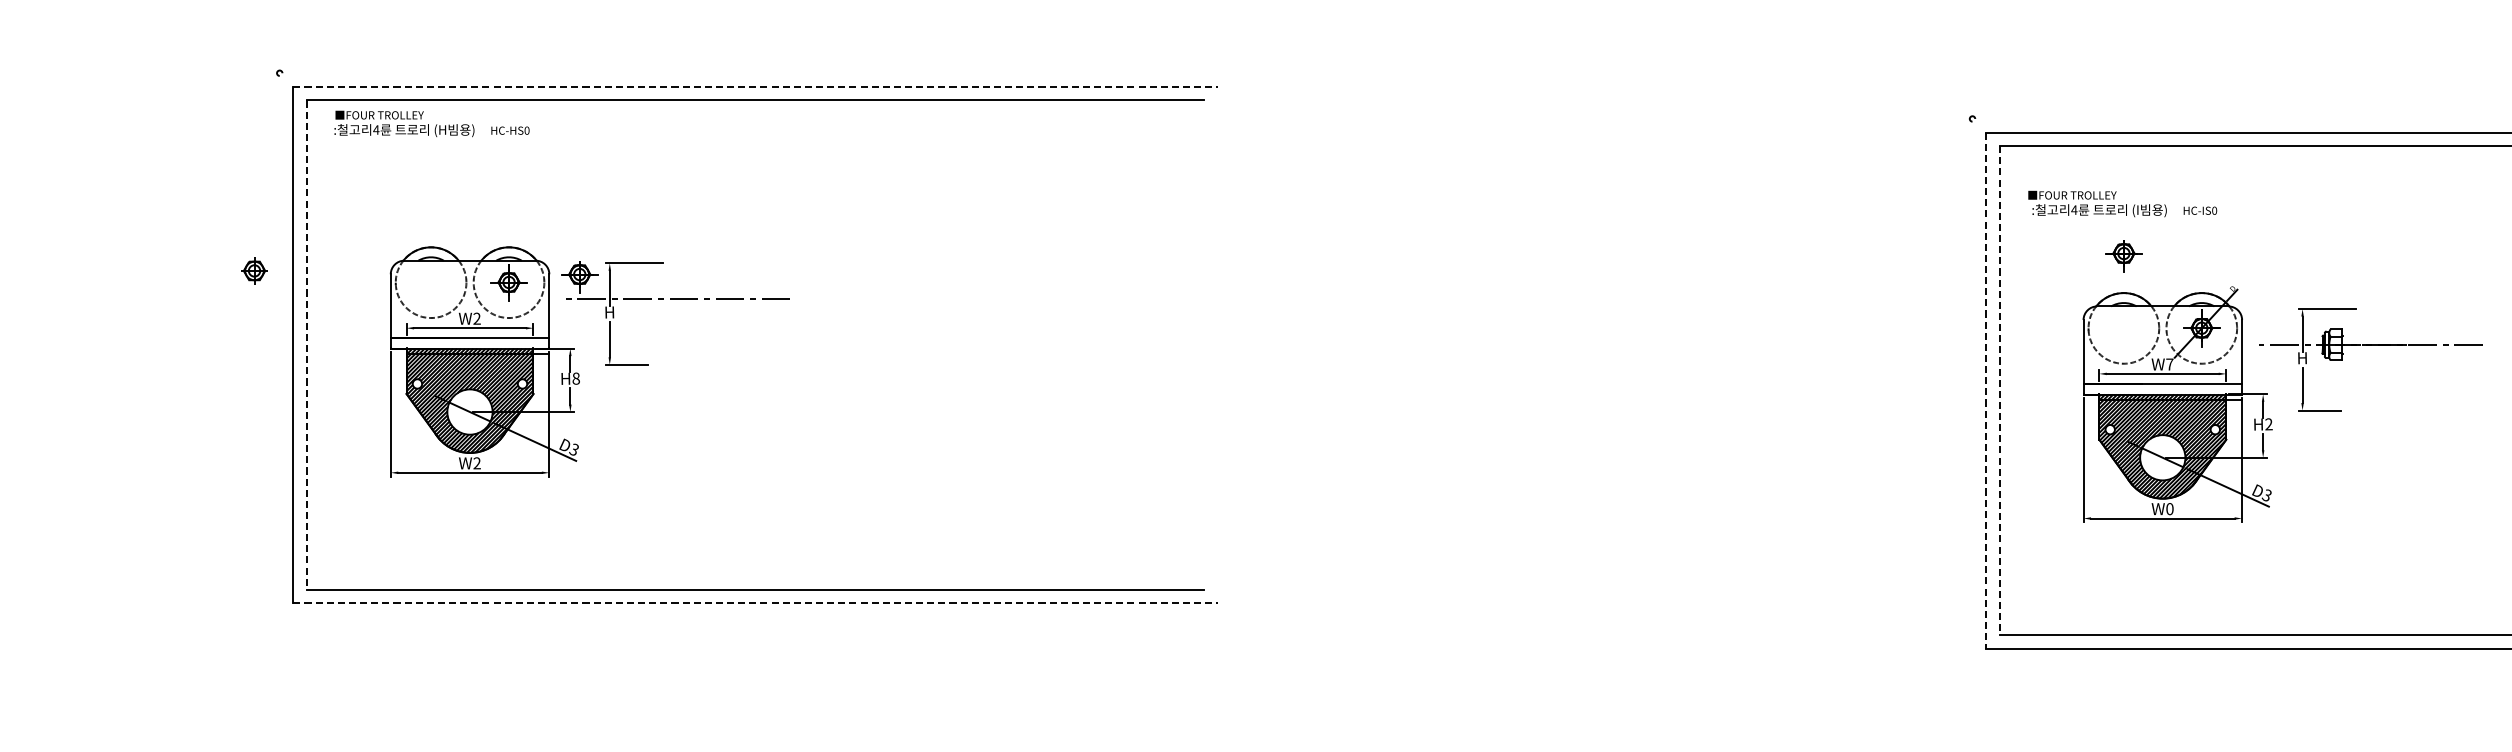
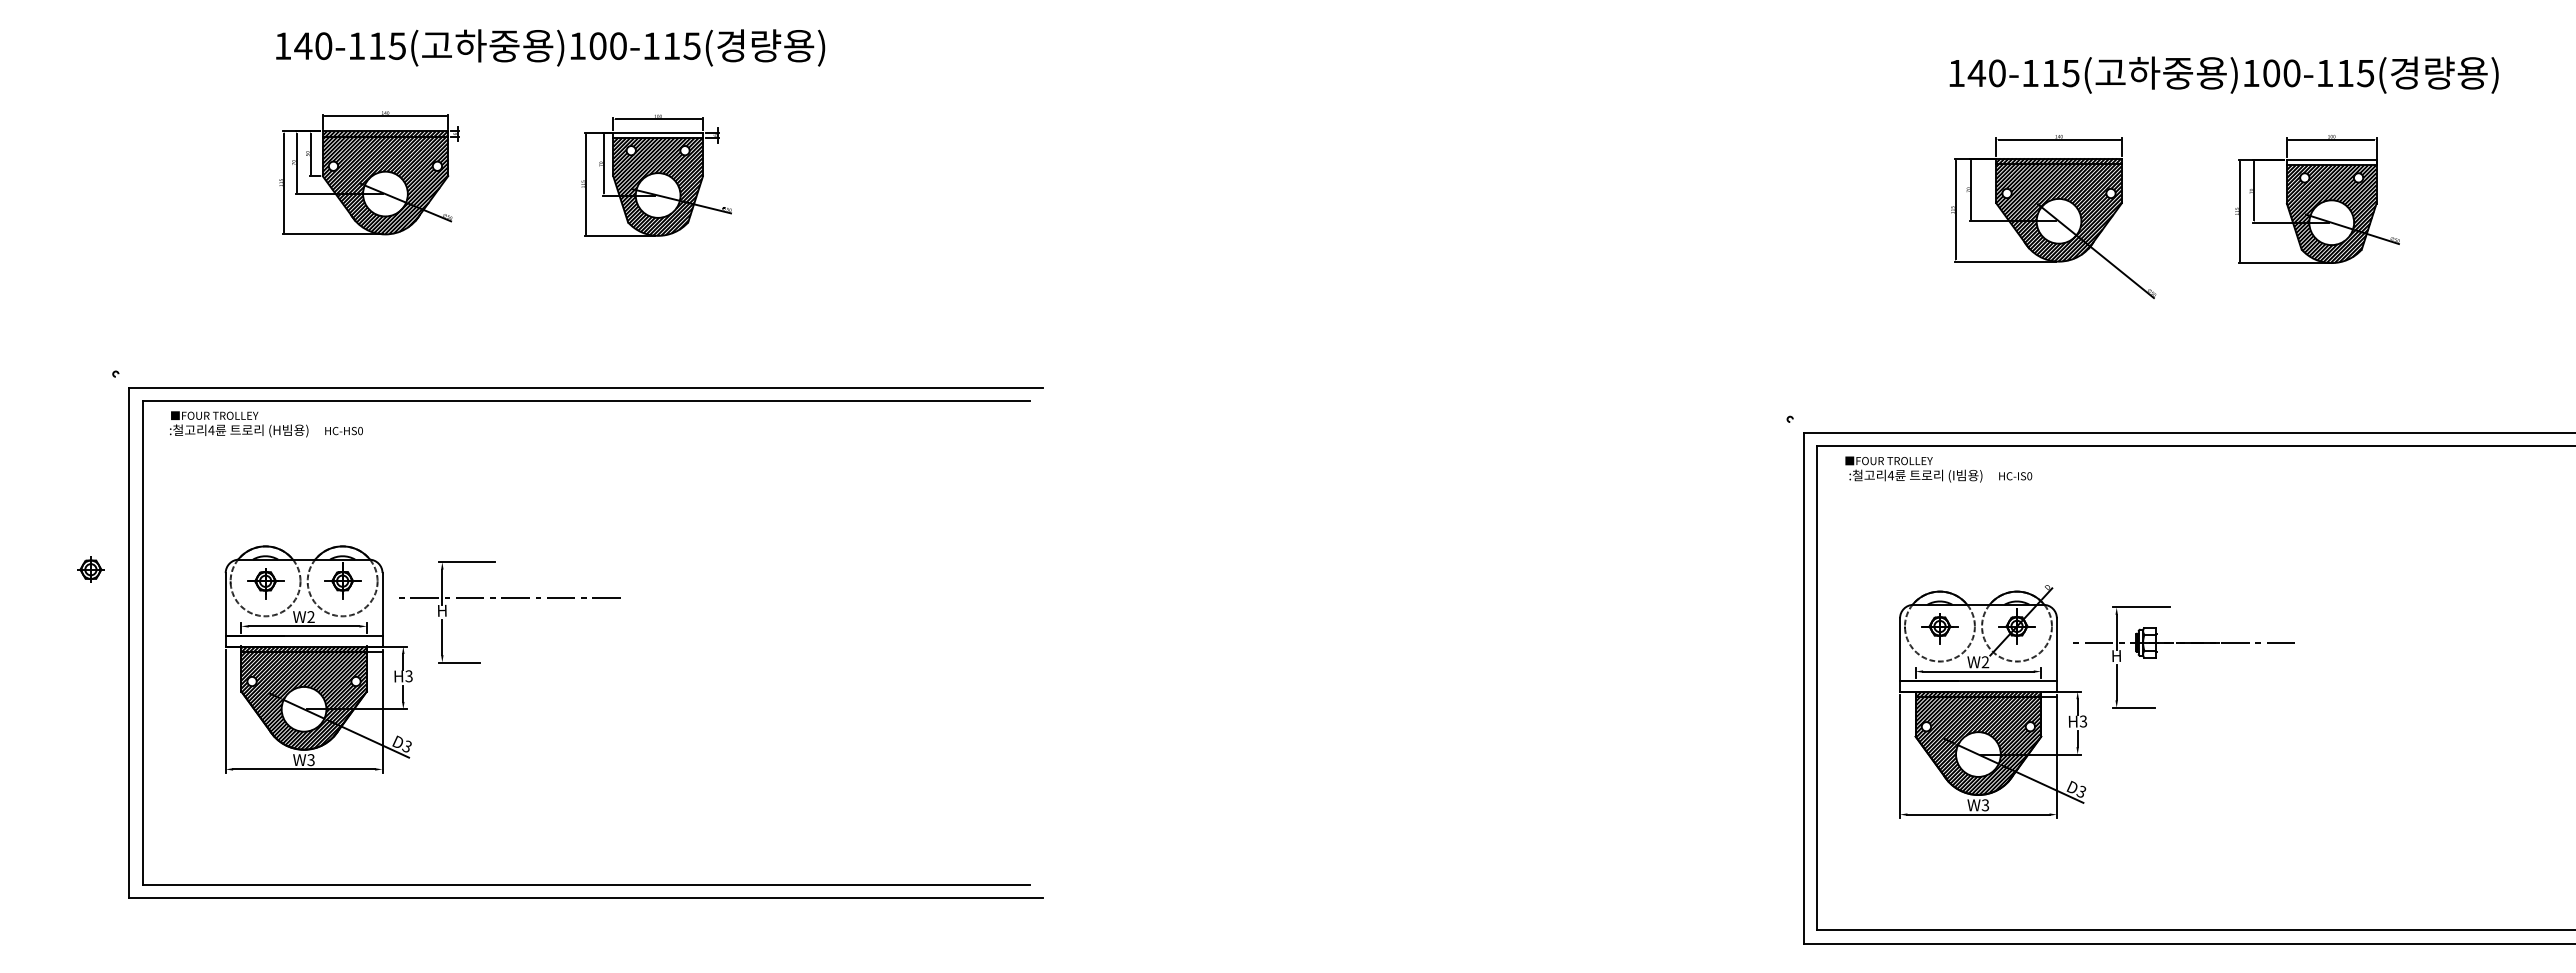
line: (755, 86) -> (586, 387), dashed -> solid
text: (2122, 203) -> (1938, 469), moved
part: (2123, 255) -> (1939, 628), moved
part: (579, 276) -> (265, 583), moved
line: (306, 345) -> (142, 643), dashed -> solid
text: (2169, 364) -> (1985, 662), W7 -> W2
text: (575, 378) -> (408, 676), H8 -> H3
line: (1985, 391) -> (1803, 688), dashed -> solid
line: (2000, 391) -> (1817, 688), dashed -> solid
text: (2269, 424) -> (2083, 721), H2 -> H3
text: (476, 463) -> (310, 760), W2 -> W3
text: (2169, 509) -> (1985, 805), W0 -> W3
line: (755, 603) -> (586, 898), dashed -> solid

